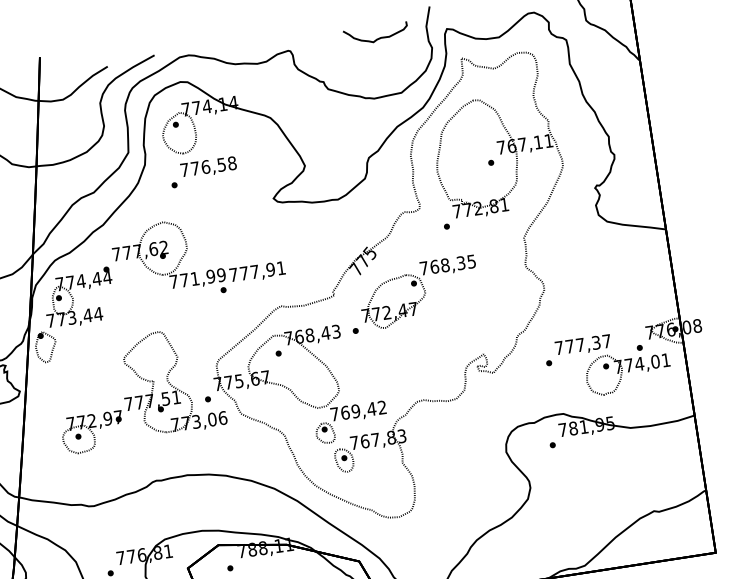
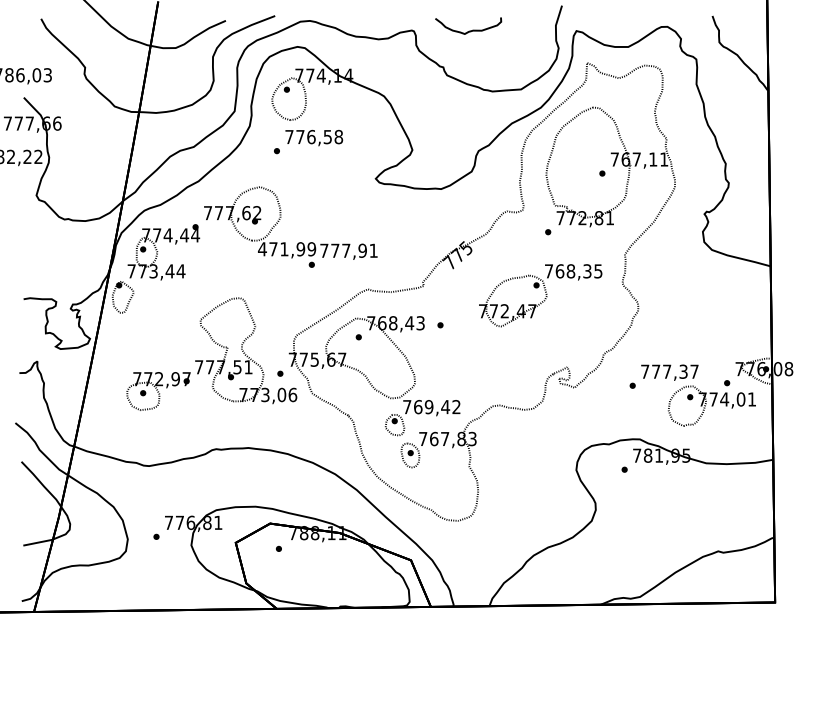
curve: (377, 38) -> (469, 30), moved
text: (173, 282) -> (262, 249), 771,99 -> 471,99
part: (419, 292) -> (540, 295), moved

